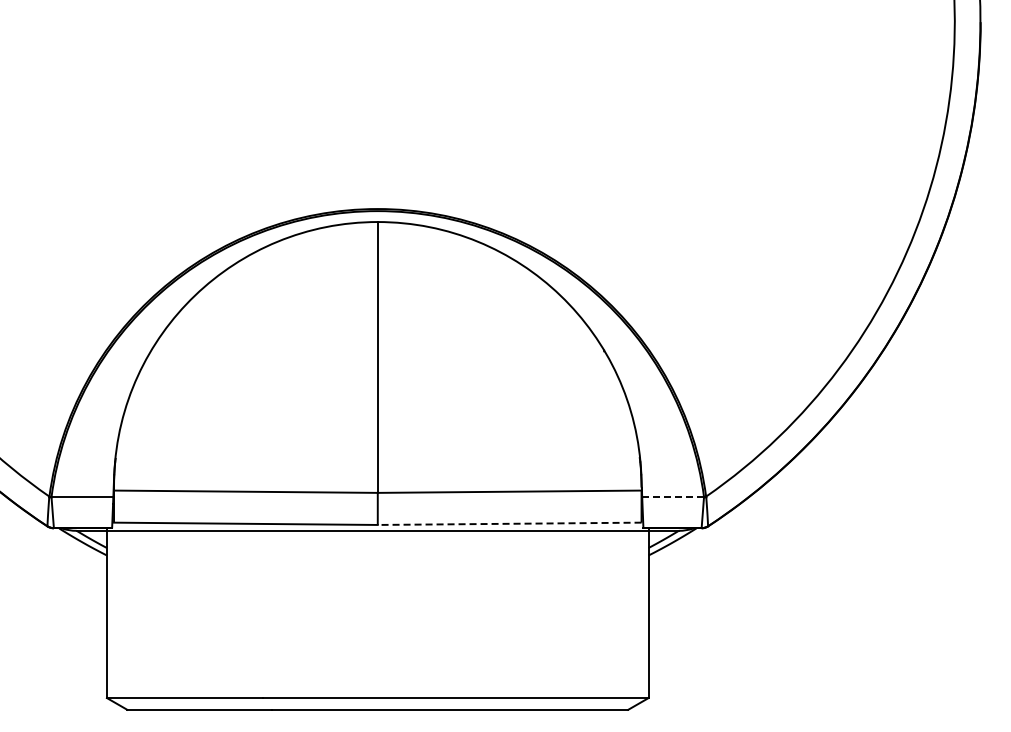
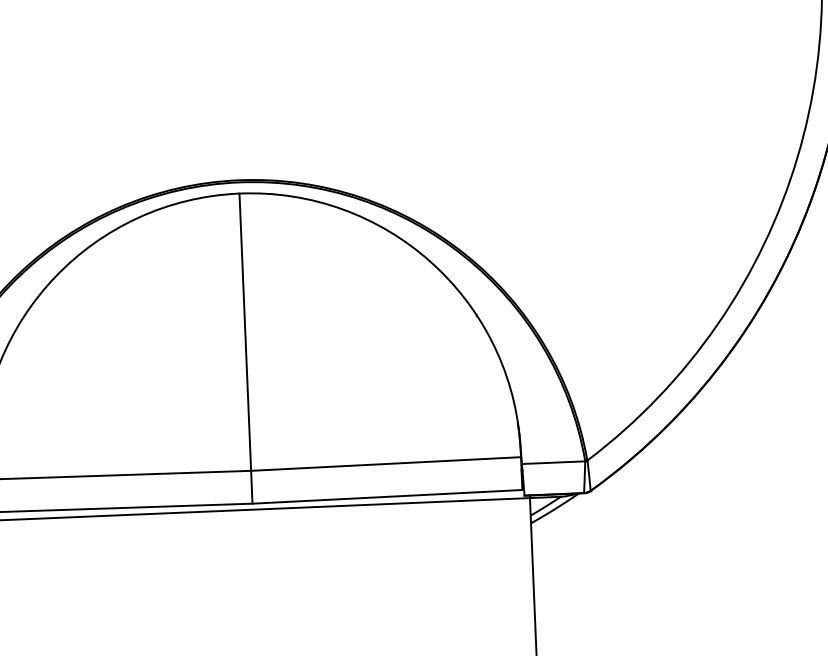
line: (673, 497) -> (554, 462), dashed -> solid
line: (509, 523) -> (387, 496), dashed -> solid

